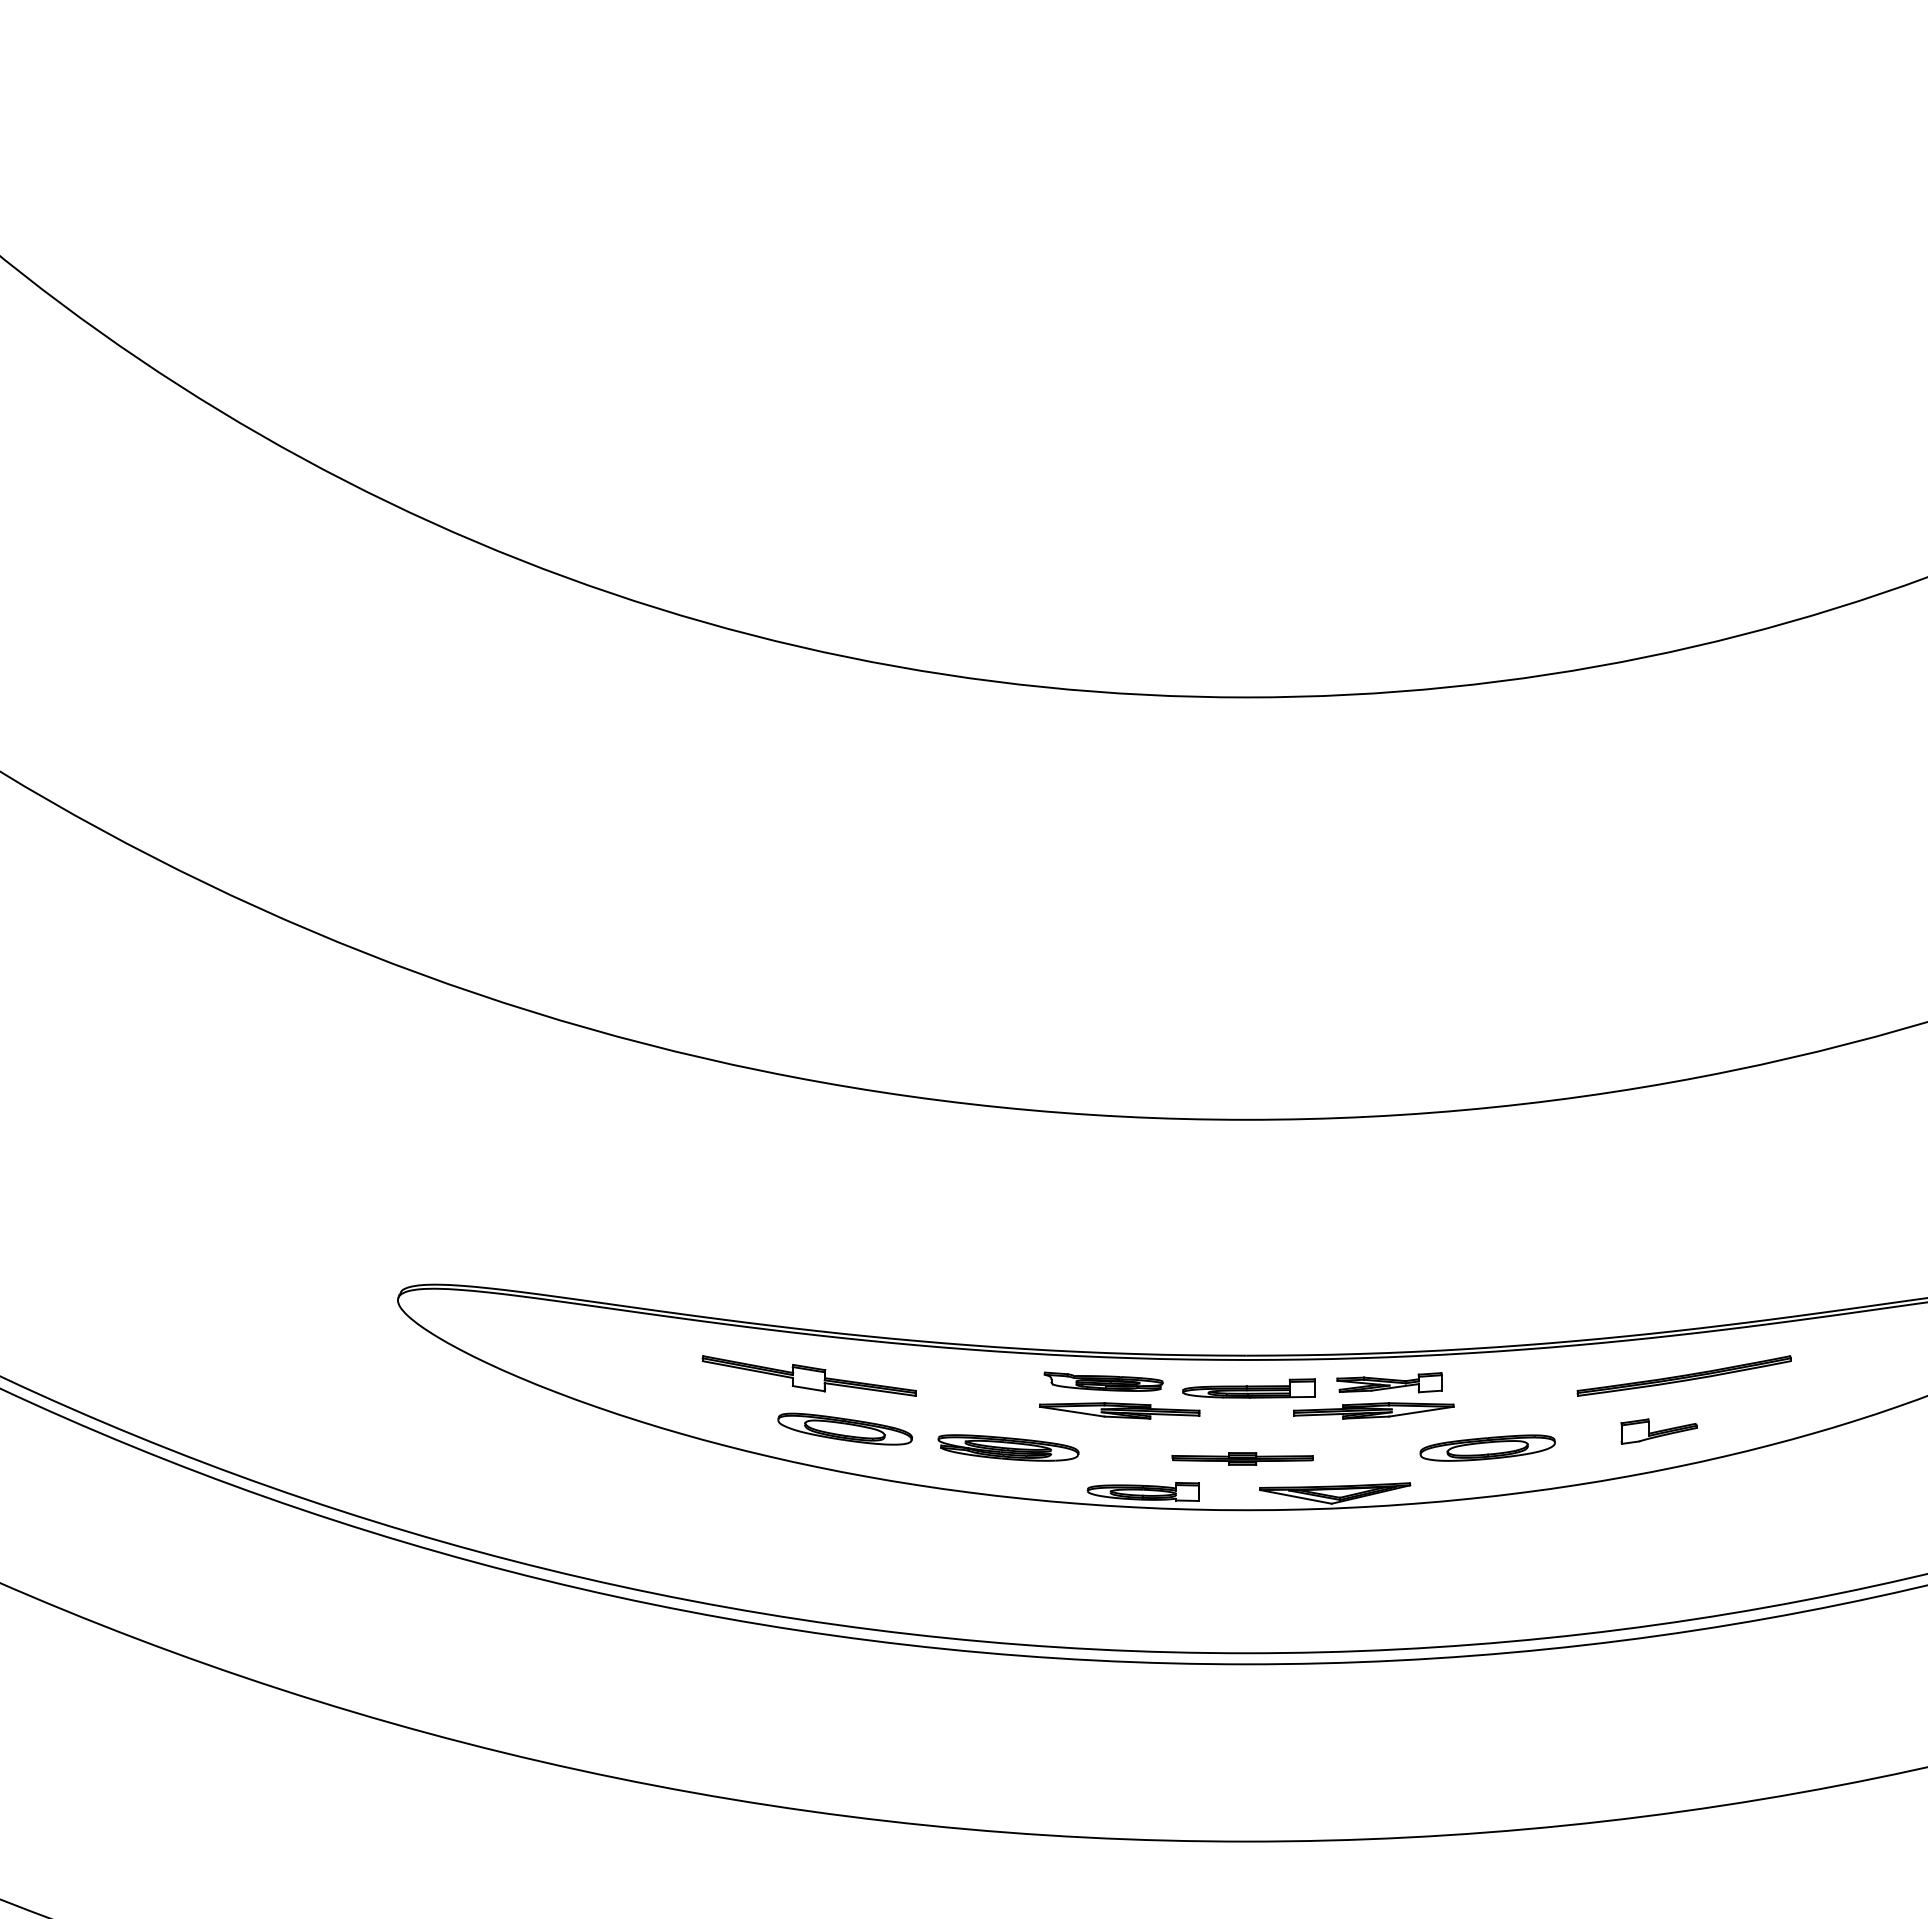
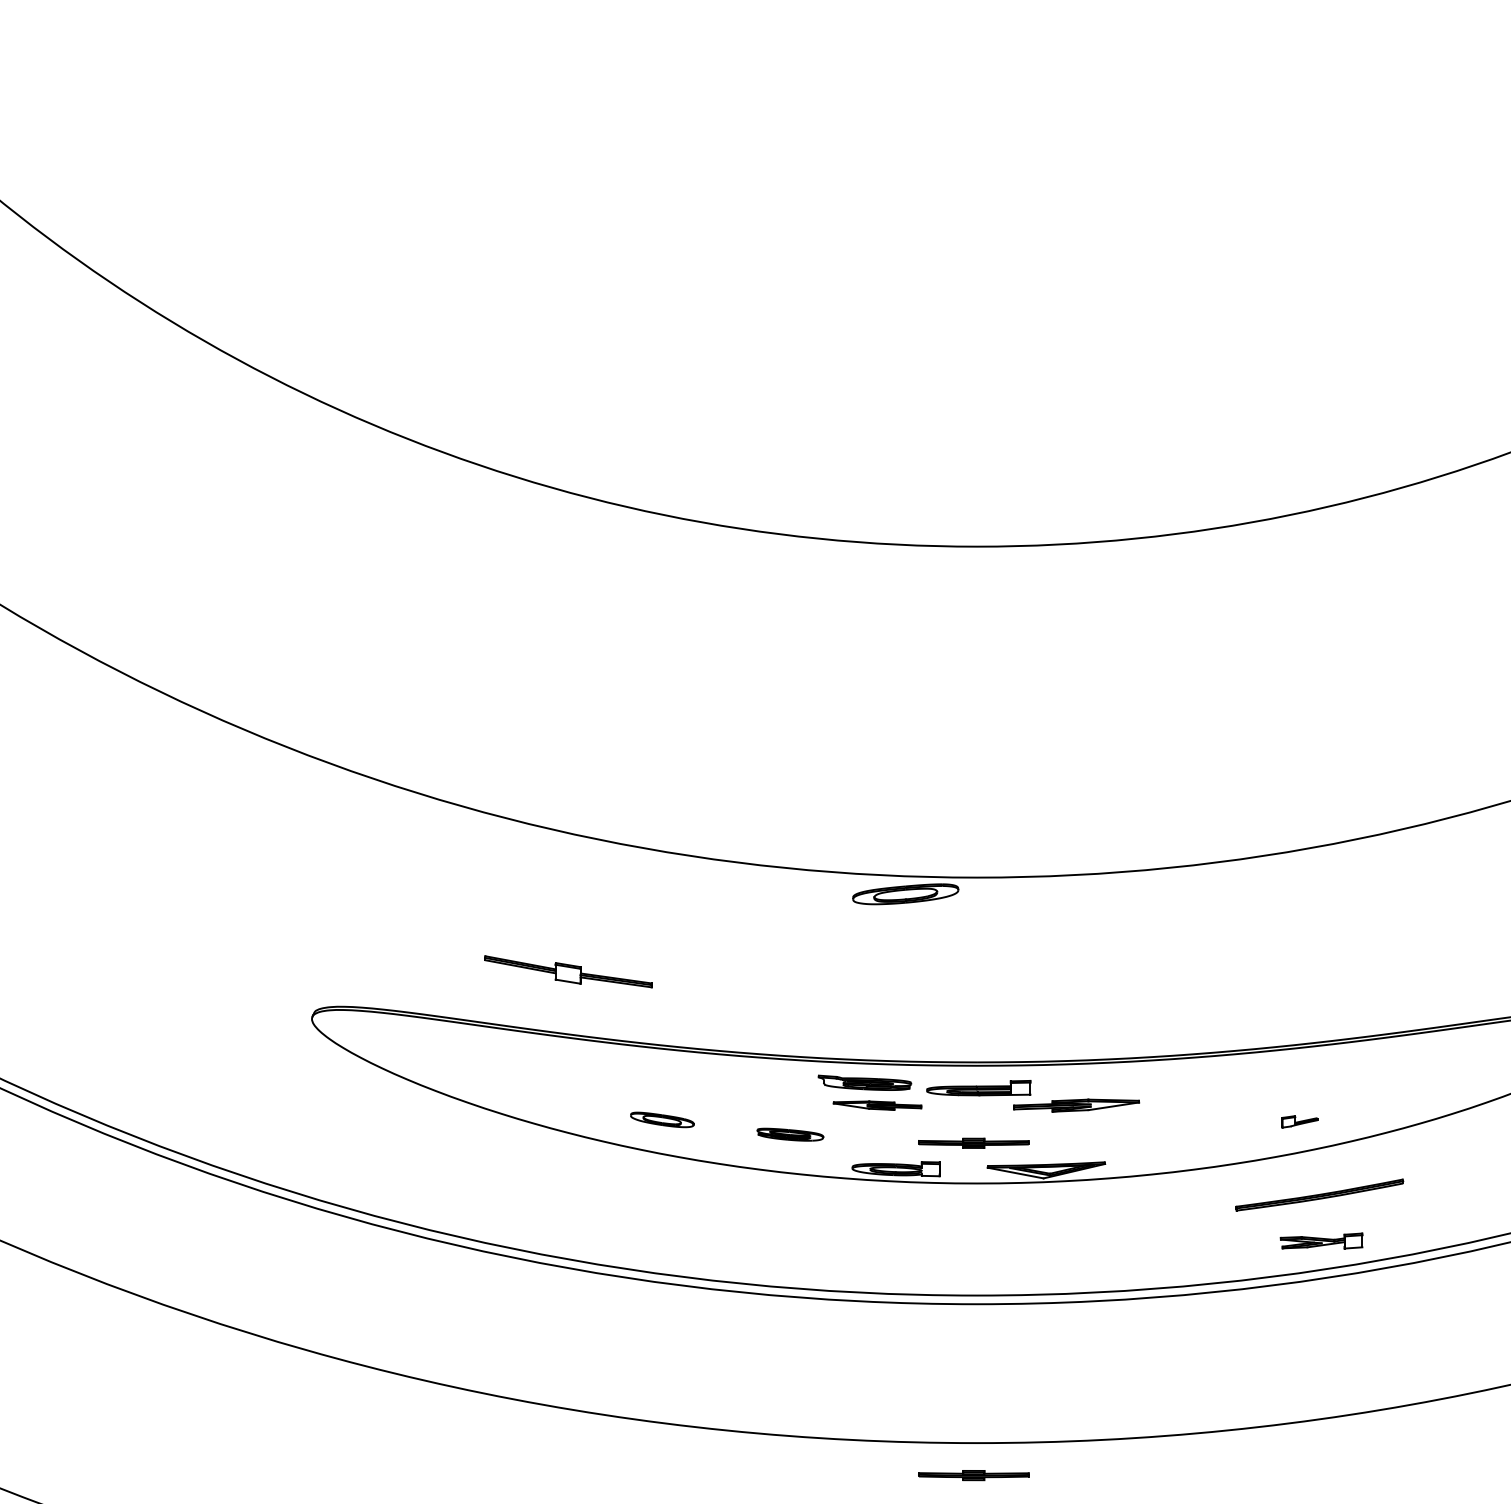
part: (808, 1375) -> (567, 971), moved
part: (1683, 1375) -> (1319, 1194), moved
part: (1389, 1382) -> (1321, 1240), moved
part: (1119, 1410) -> (877, 1105), size x0.7
part: (844, 1428) -> (661, 1119), size x0.6
part: (1658, 1431) -> (1299, 1121), size x0.6
part: (1008, 1447) -> (790, 1134), size x0.6
part: (1487, 1447) -> (905, 893), moved
part: (1242, 1882) -> (973, 1475), added

